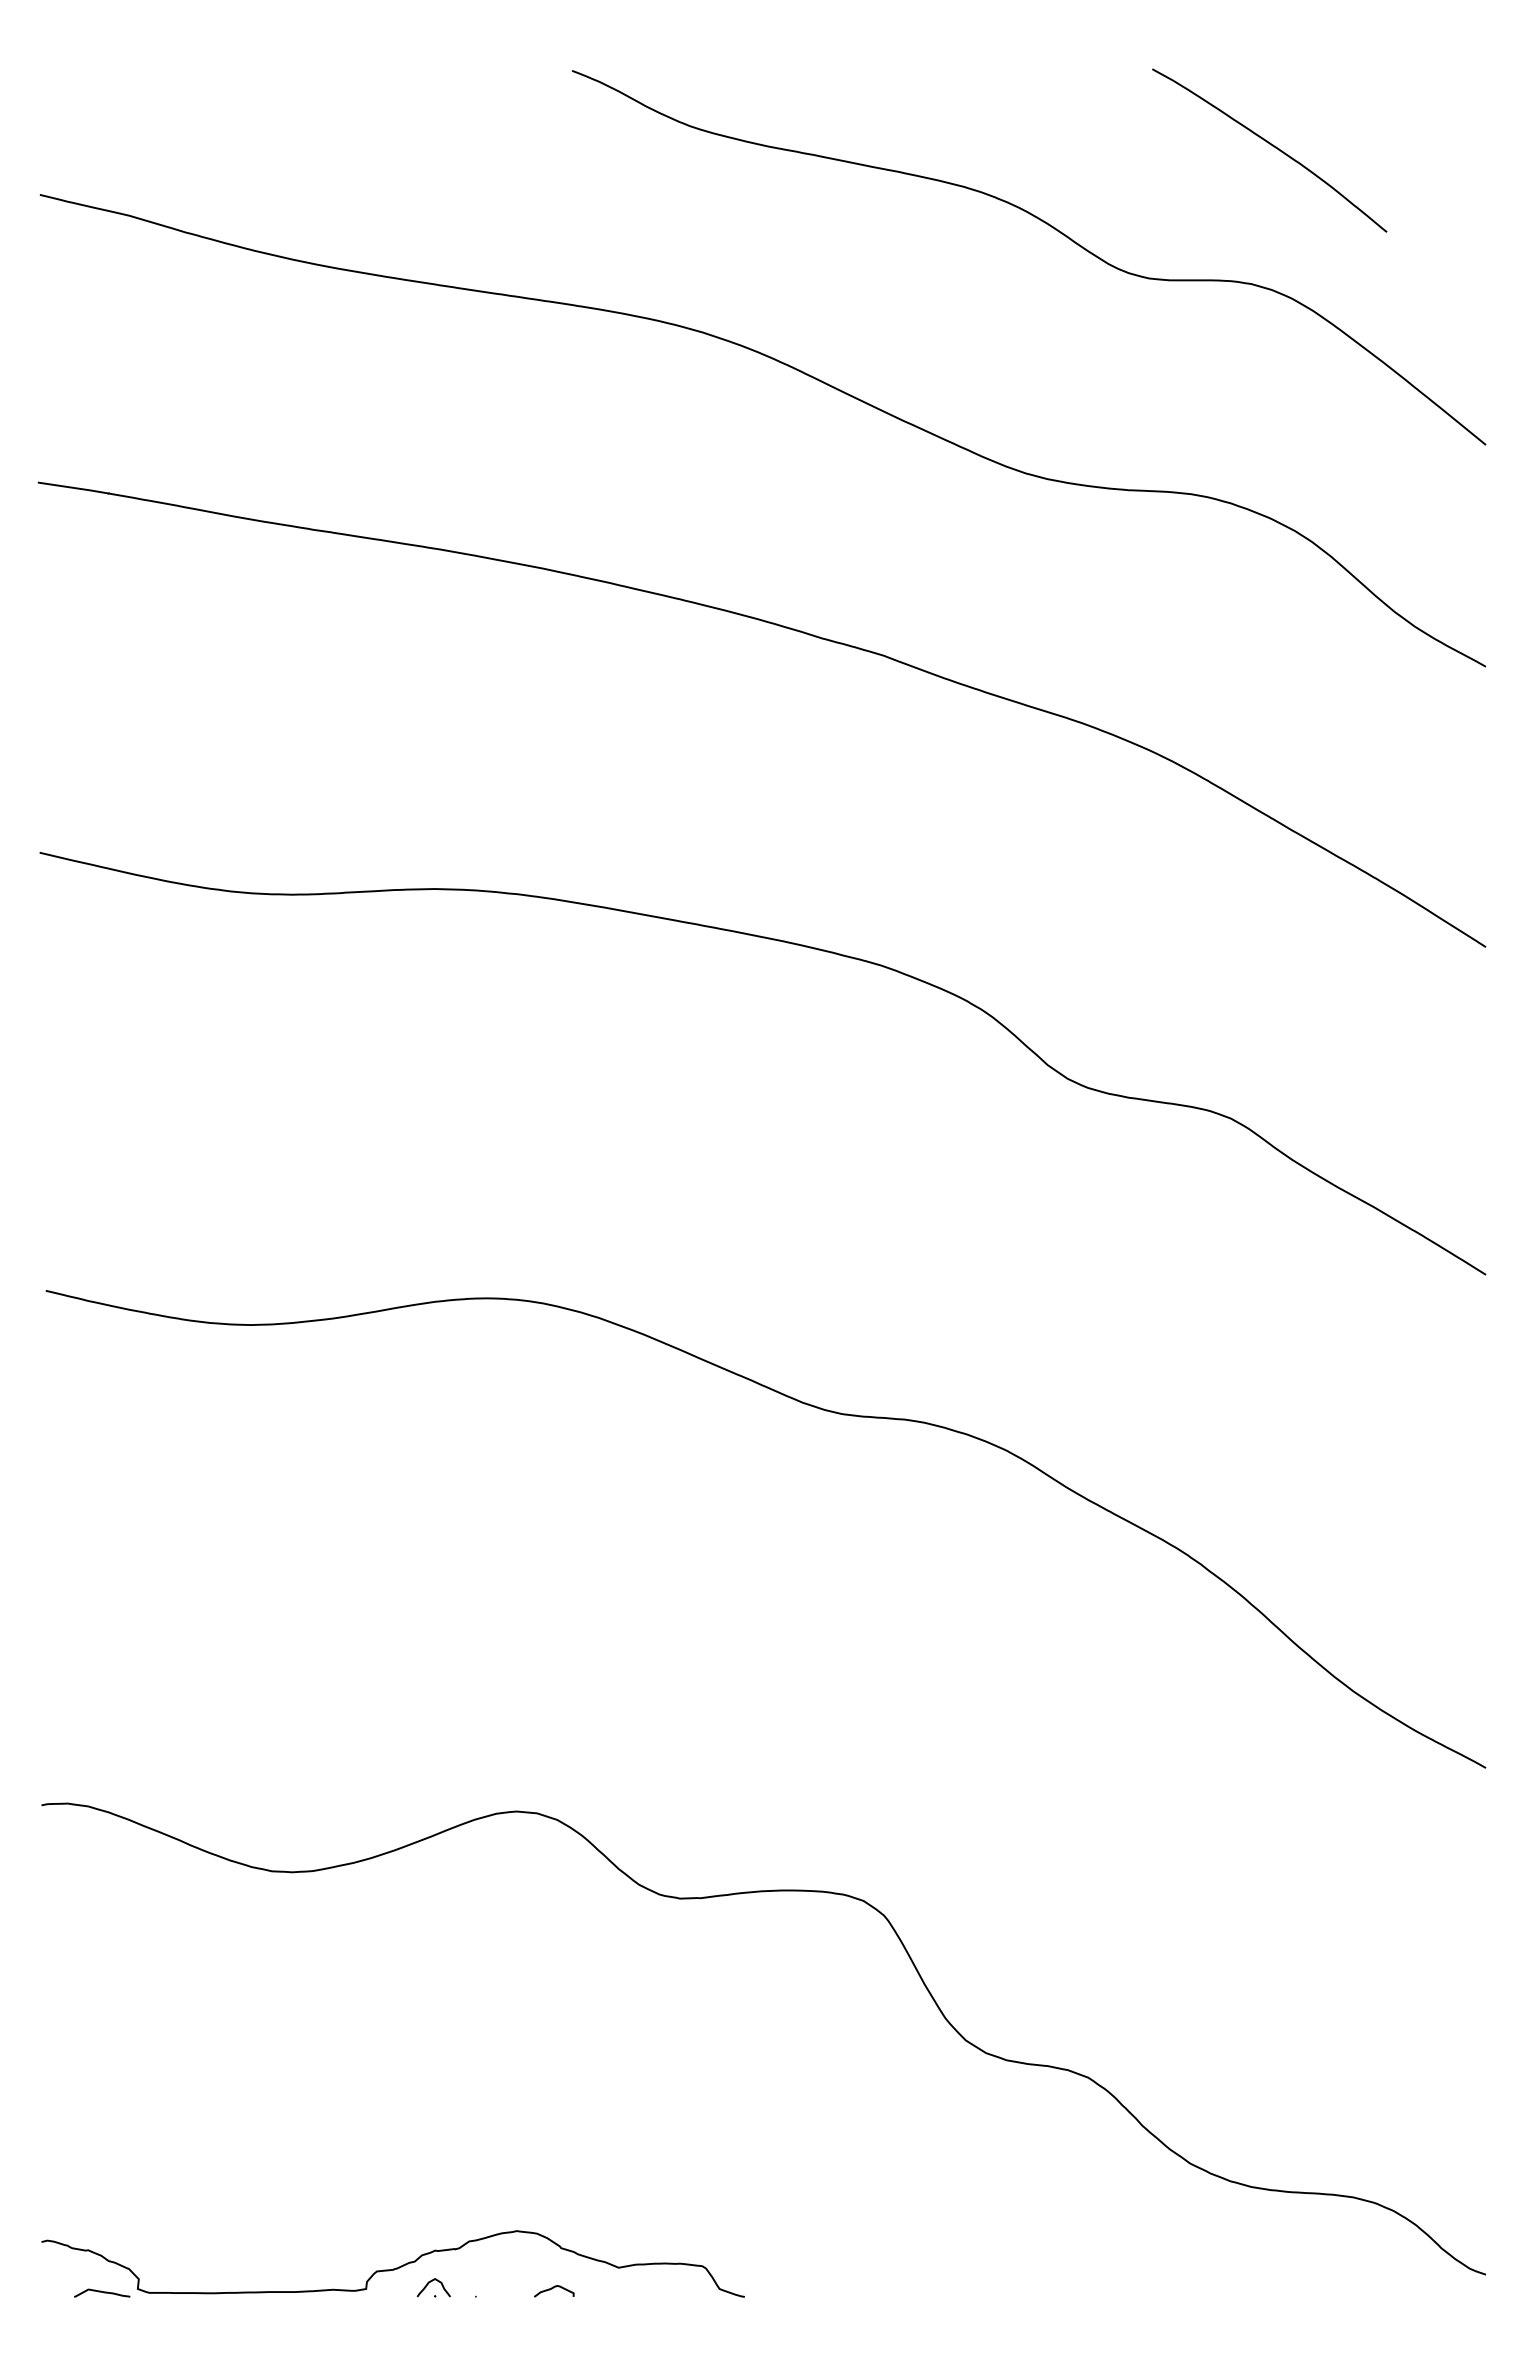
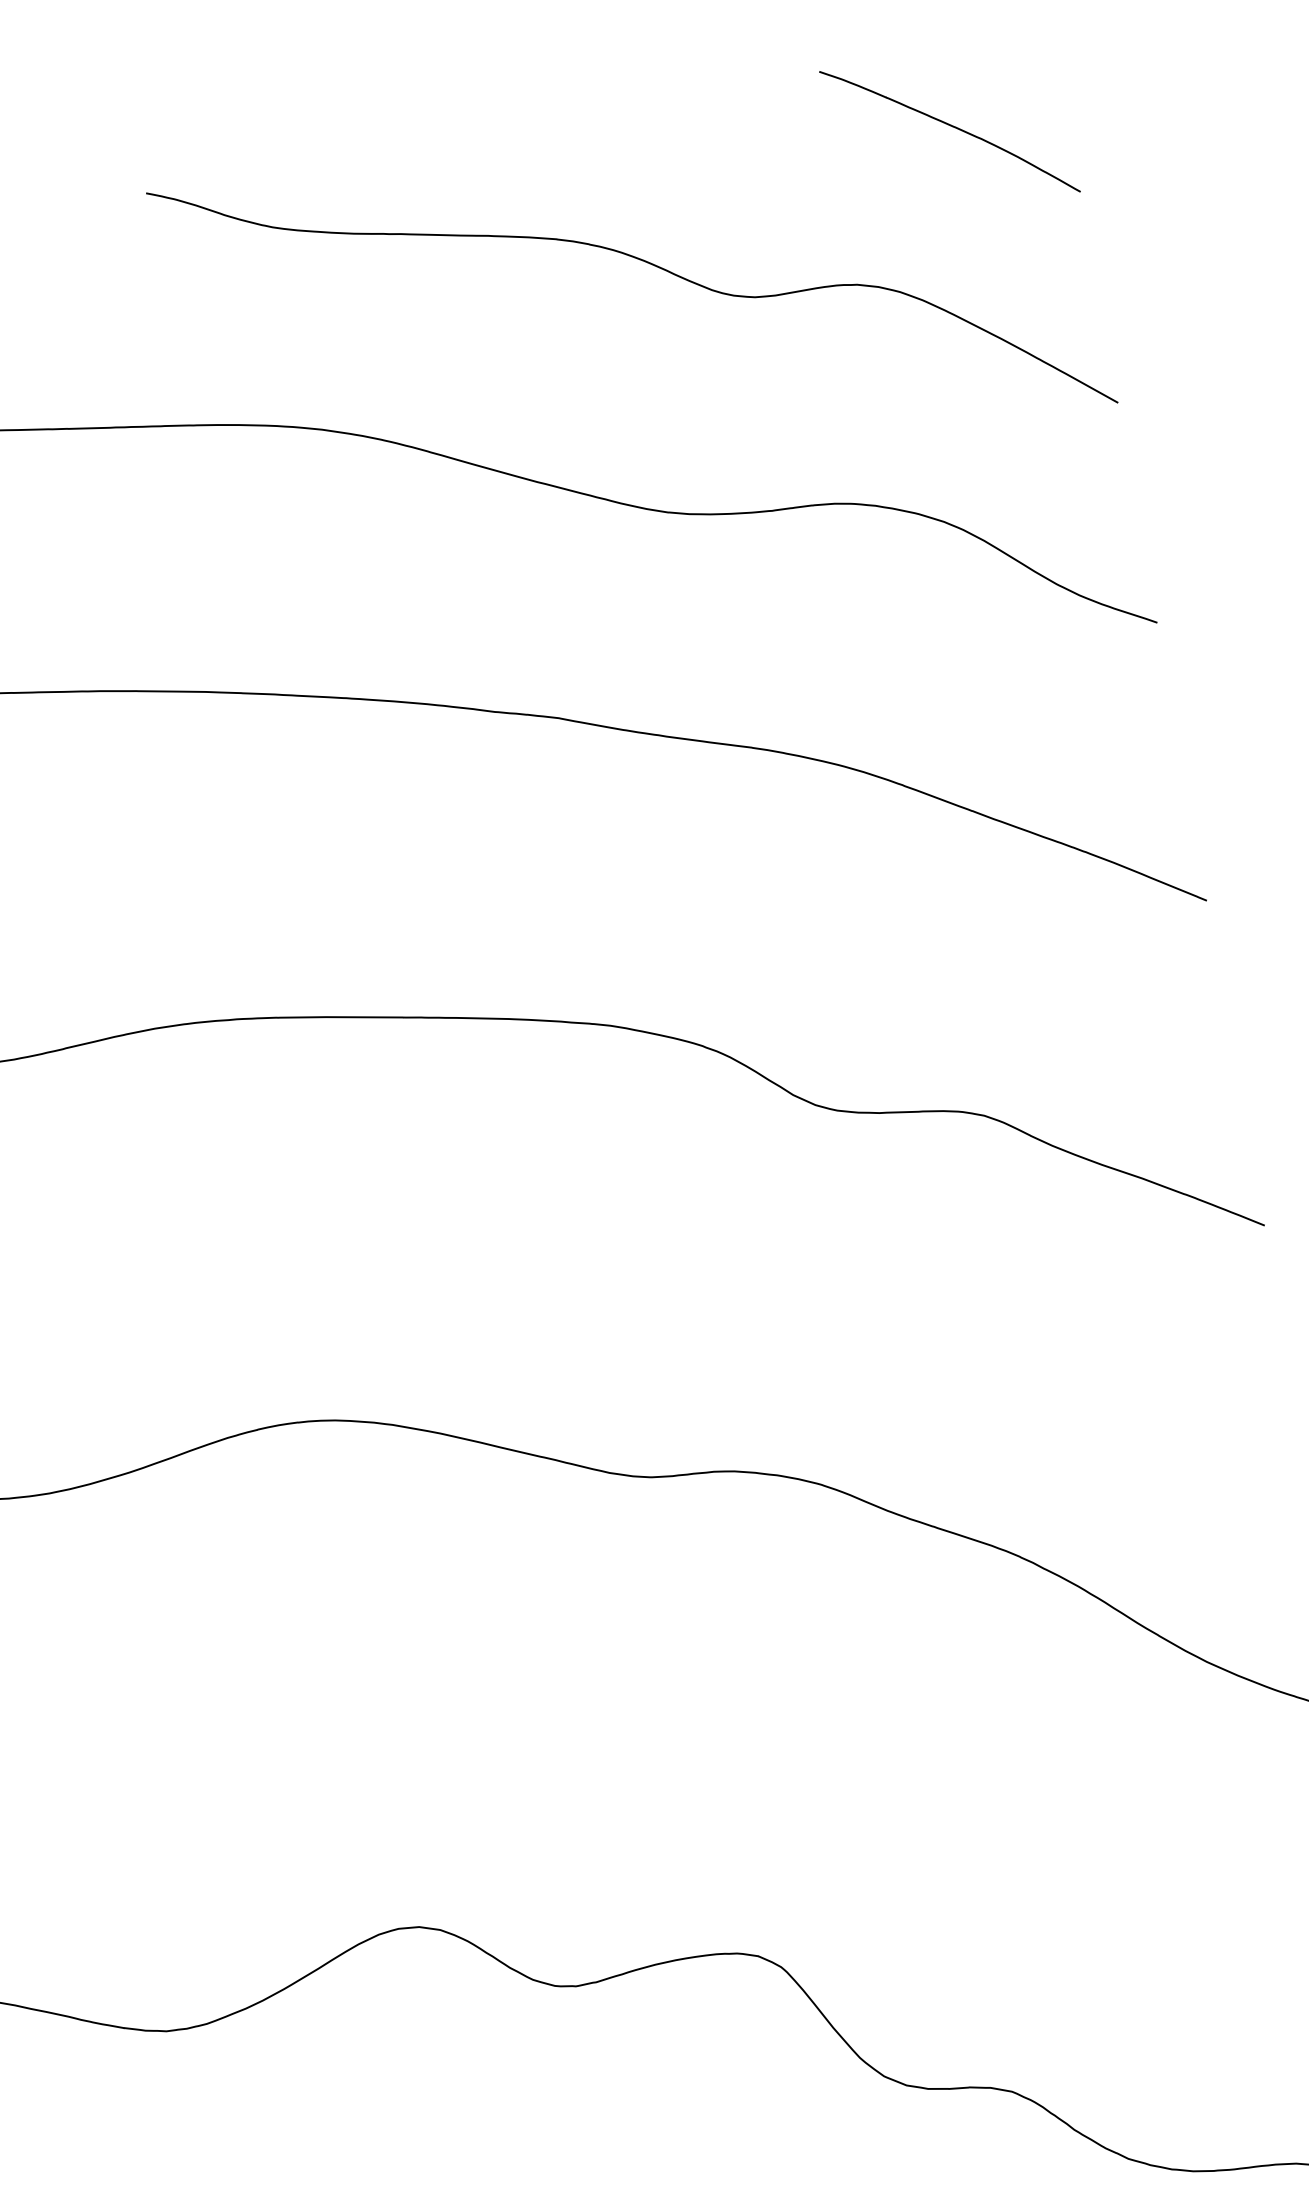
curve: (1272, 146) -> (952, 127), moved

